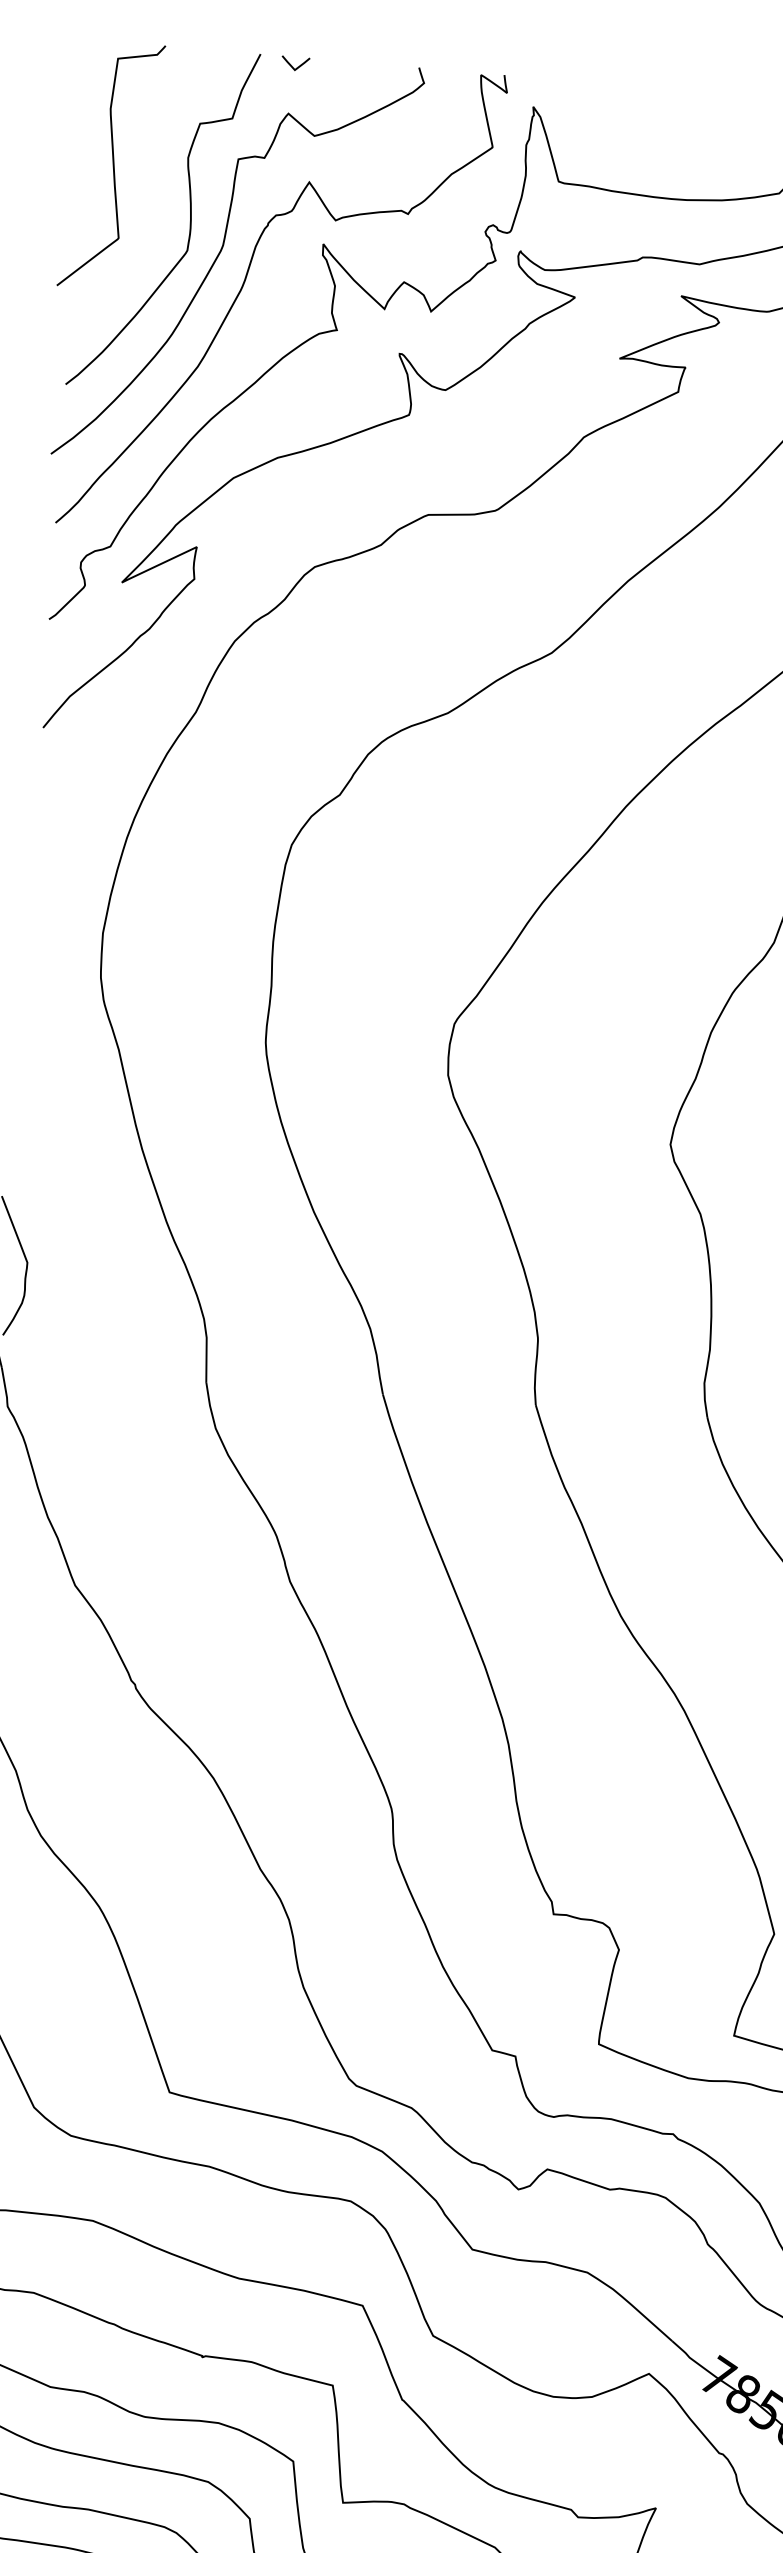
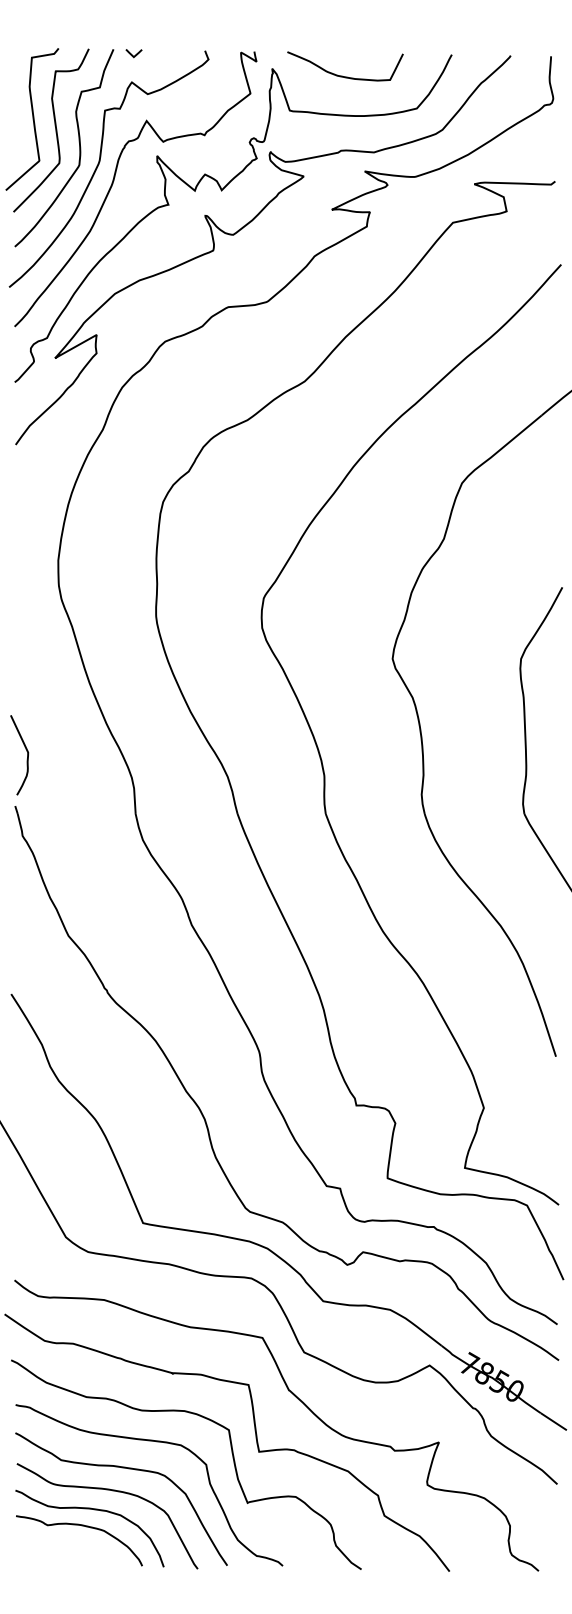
curve: (654, 127) -> (342, 75), added
curve: (150, 187) -> (55, 130), added

